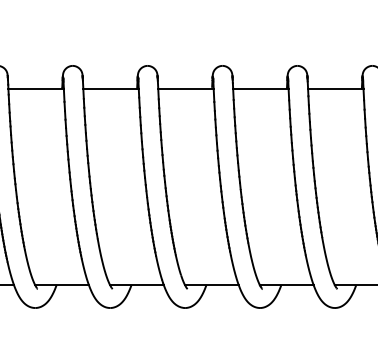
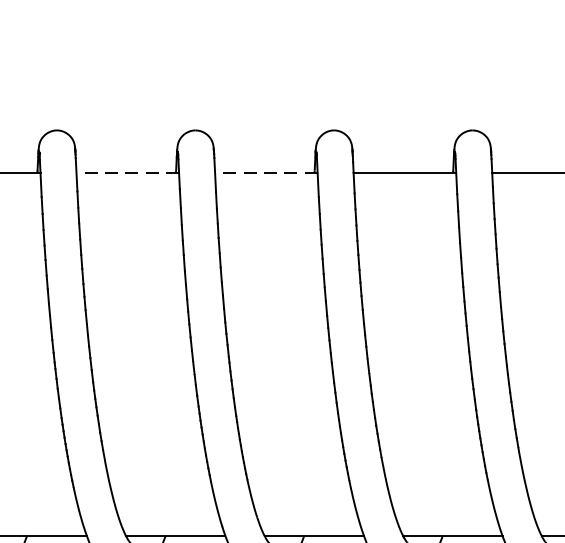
line: (111, 88) -> (128, 172), solid -> dashed
line: (185, 88) -> (265, 172), solid -> dashed

